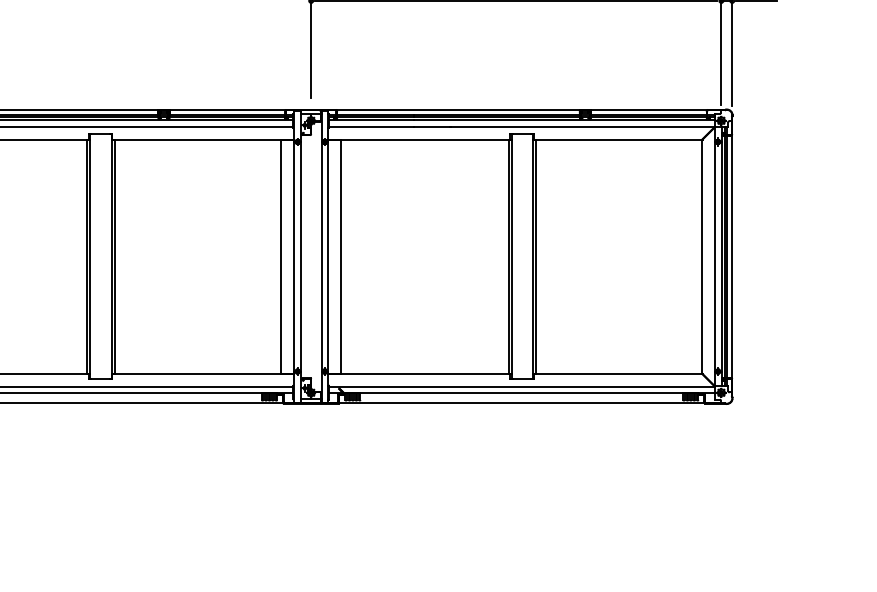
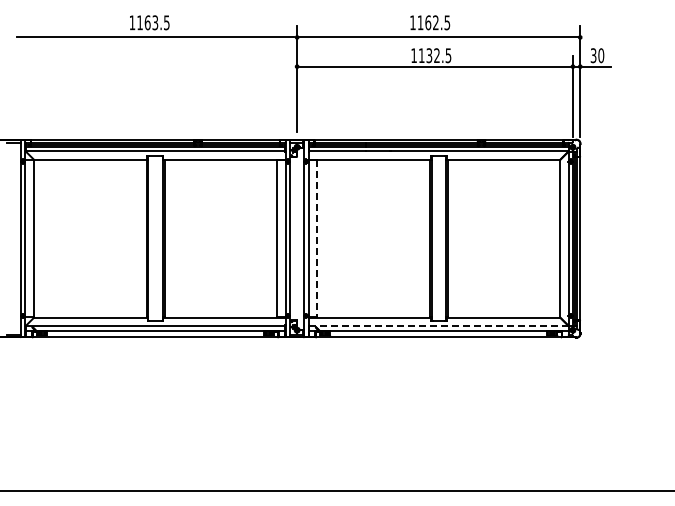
line: (341, 256) -> (317, 238), solid -> dashed
line: (521, 387) -> (438, 326), solid -> dashed

